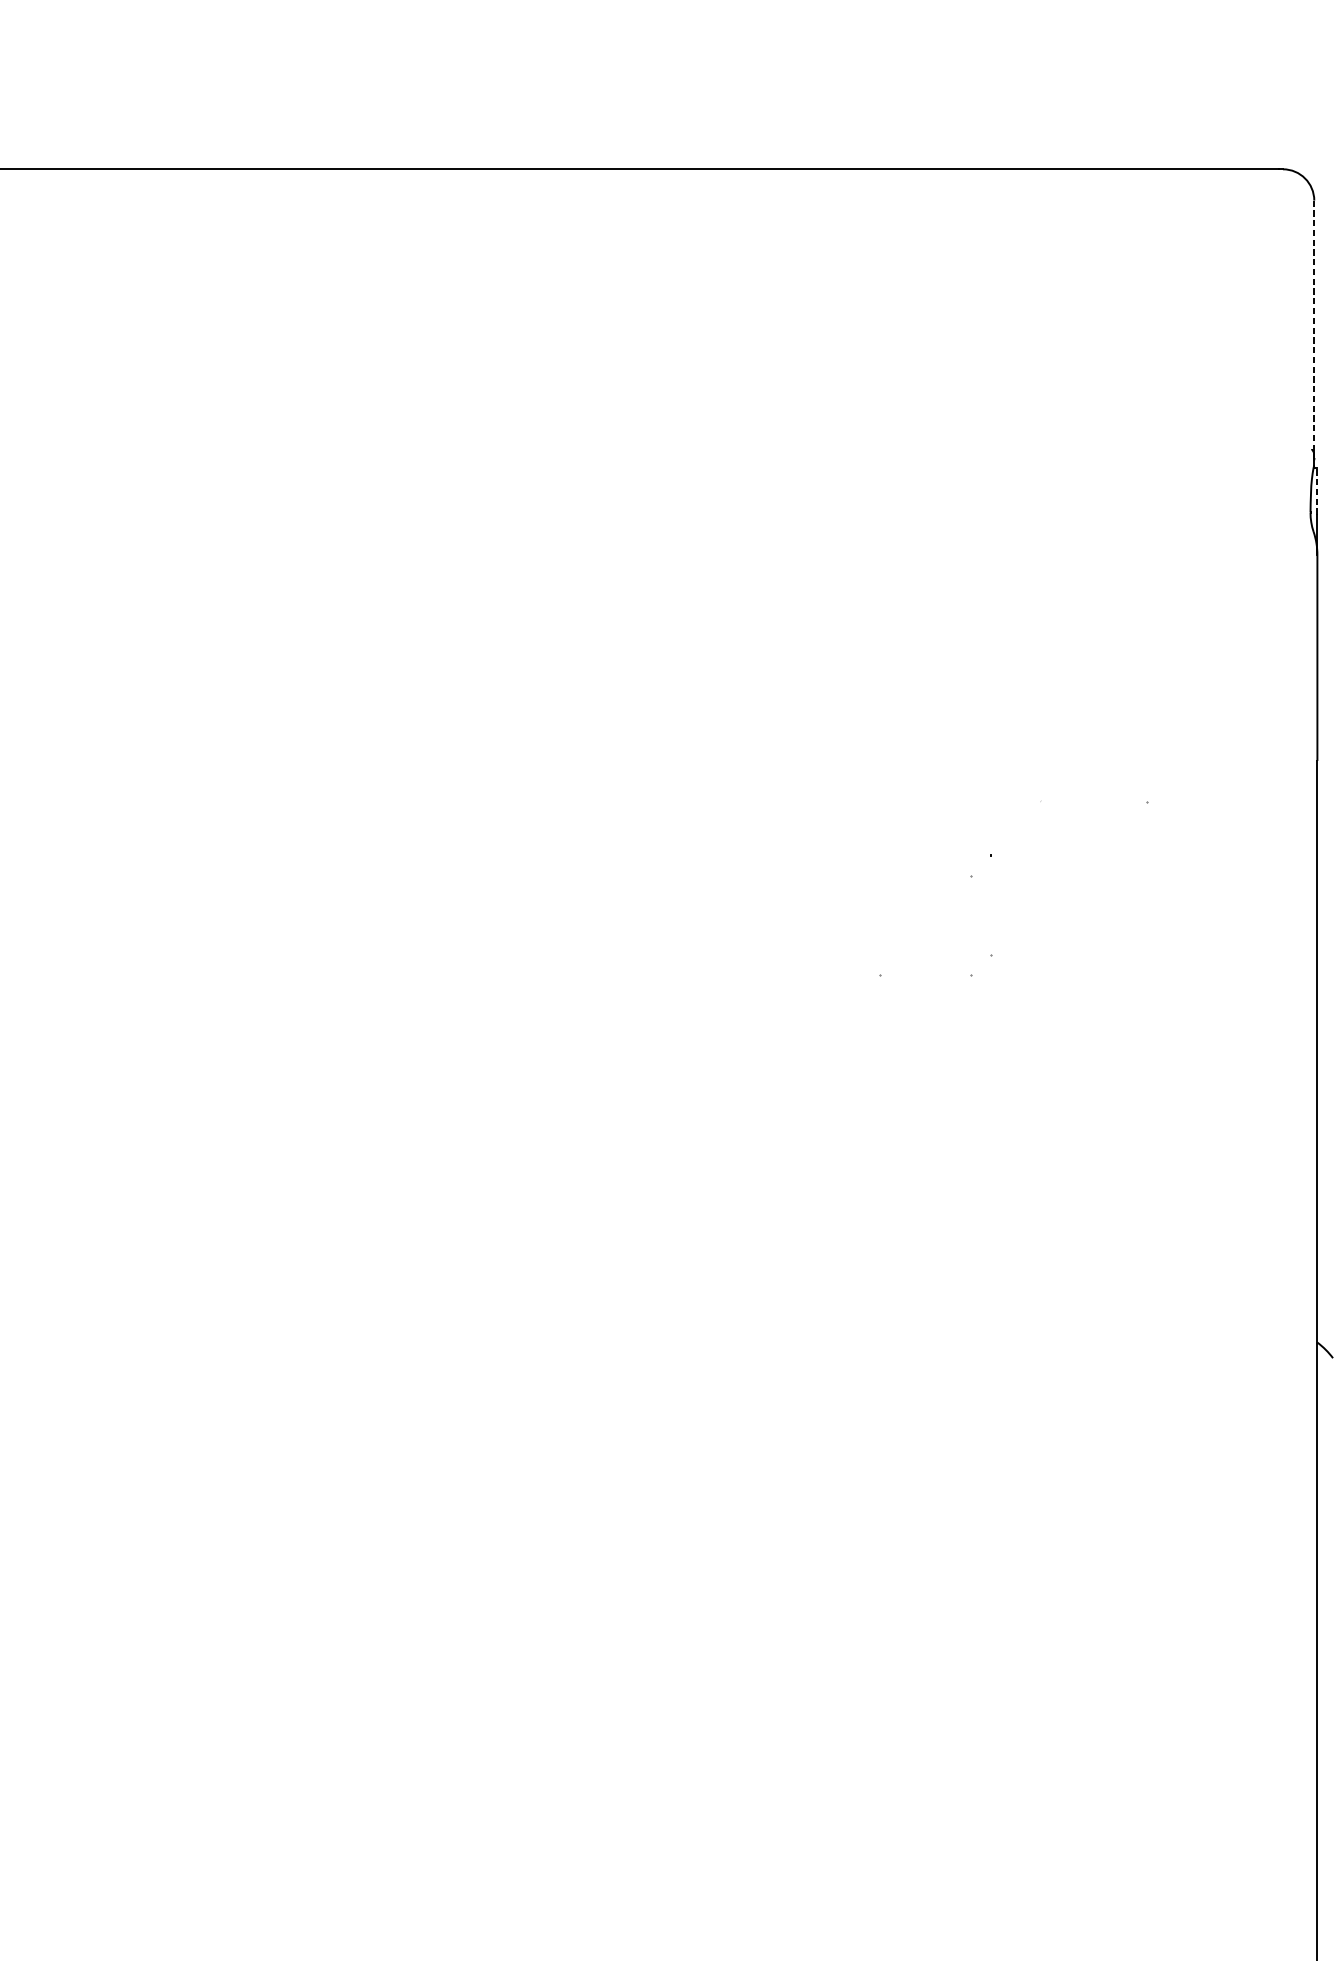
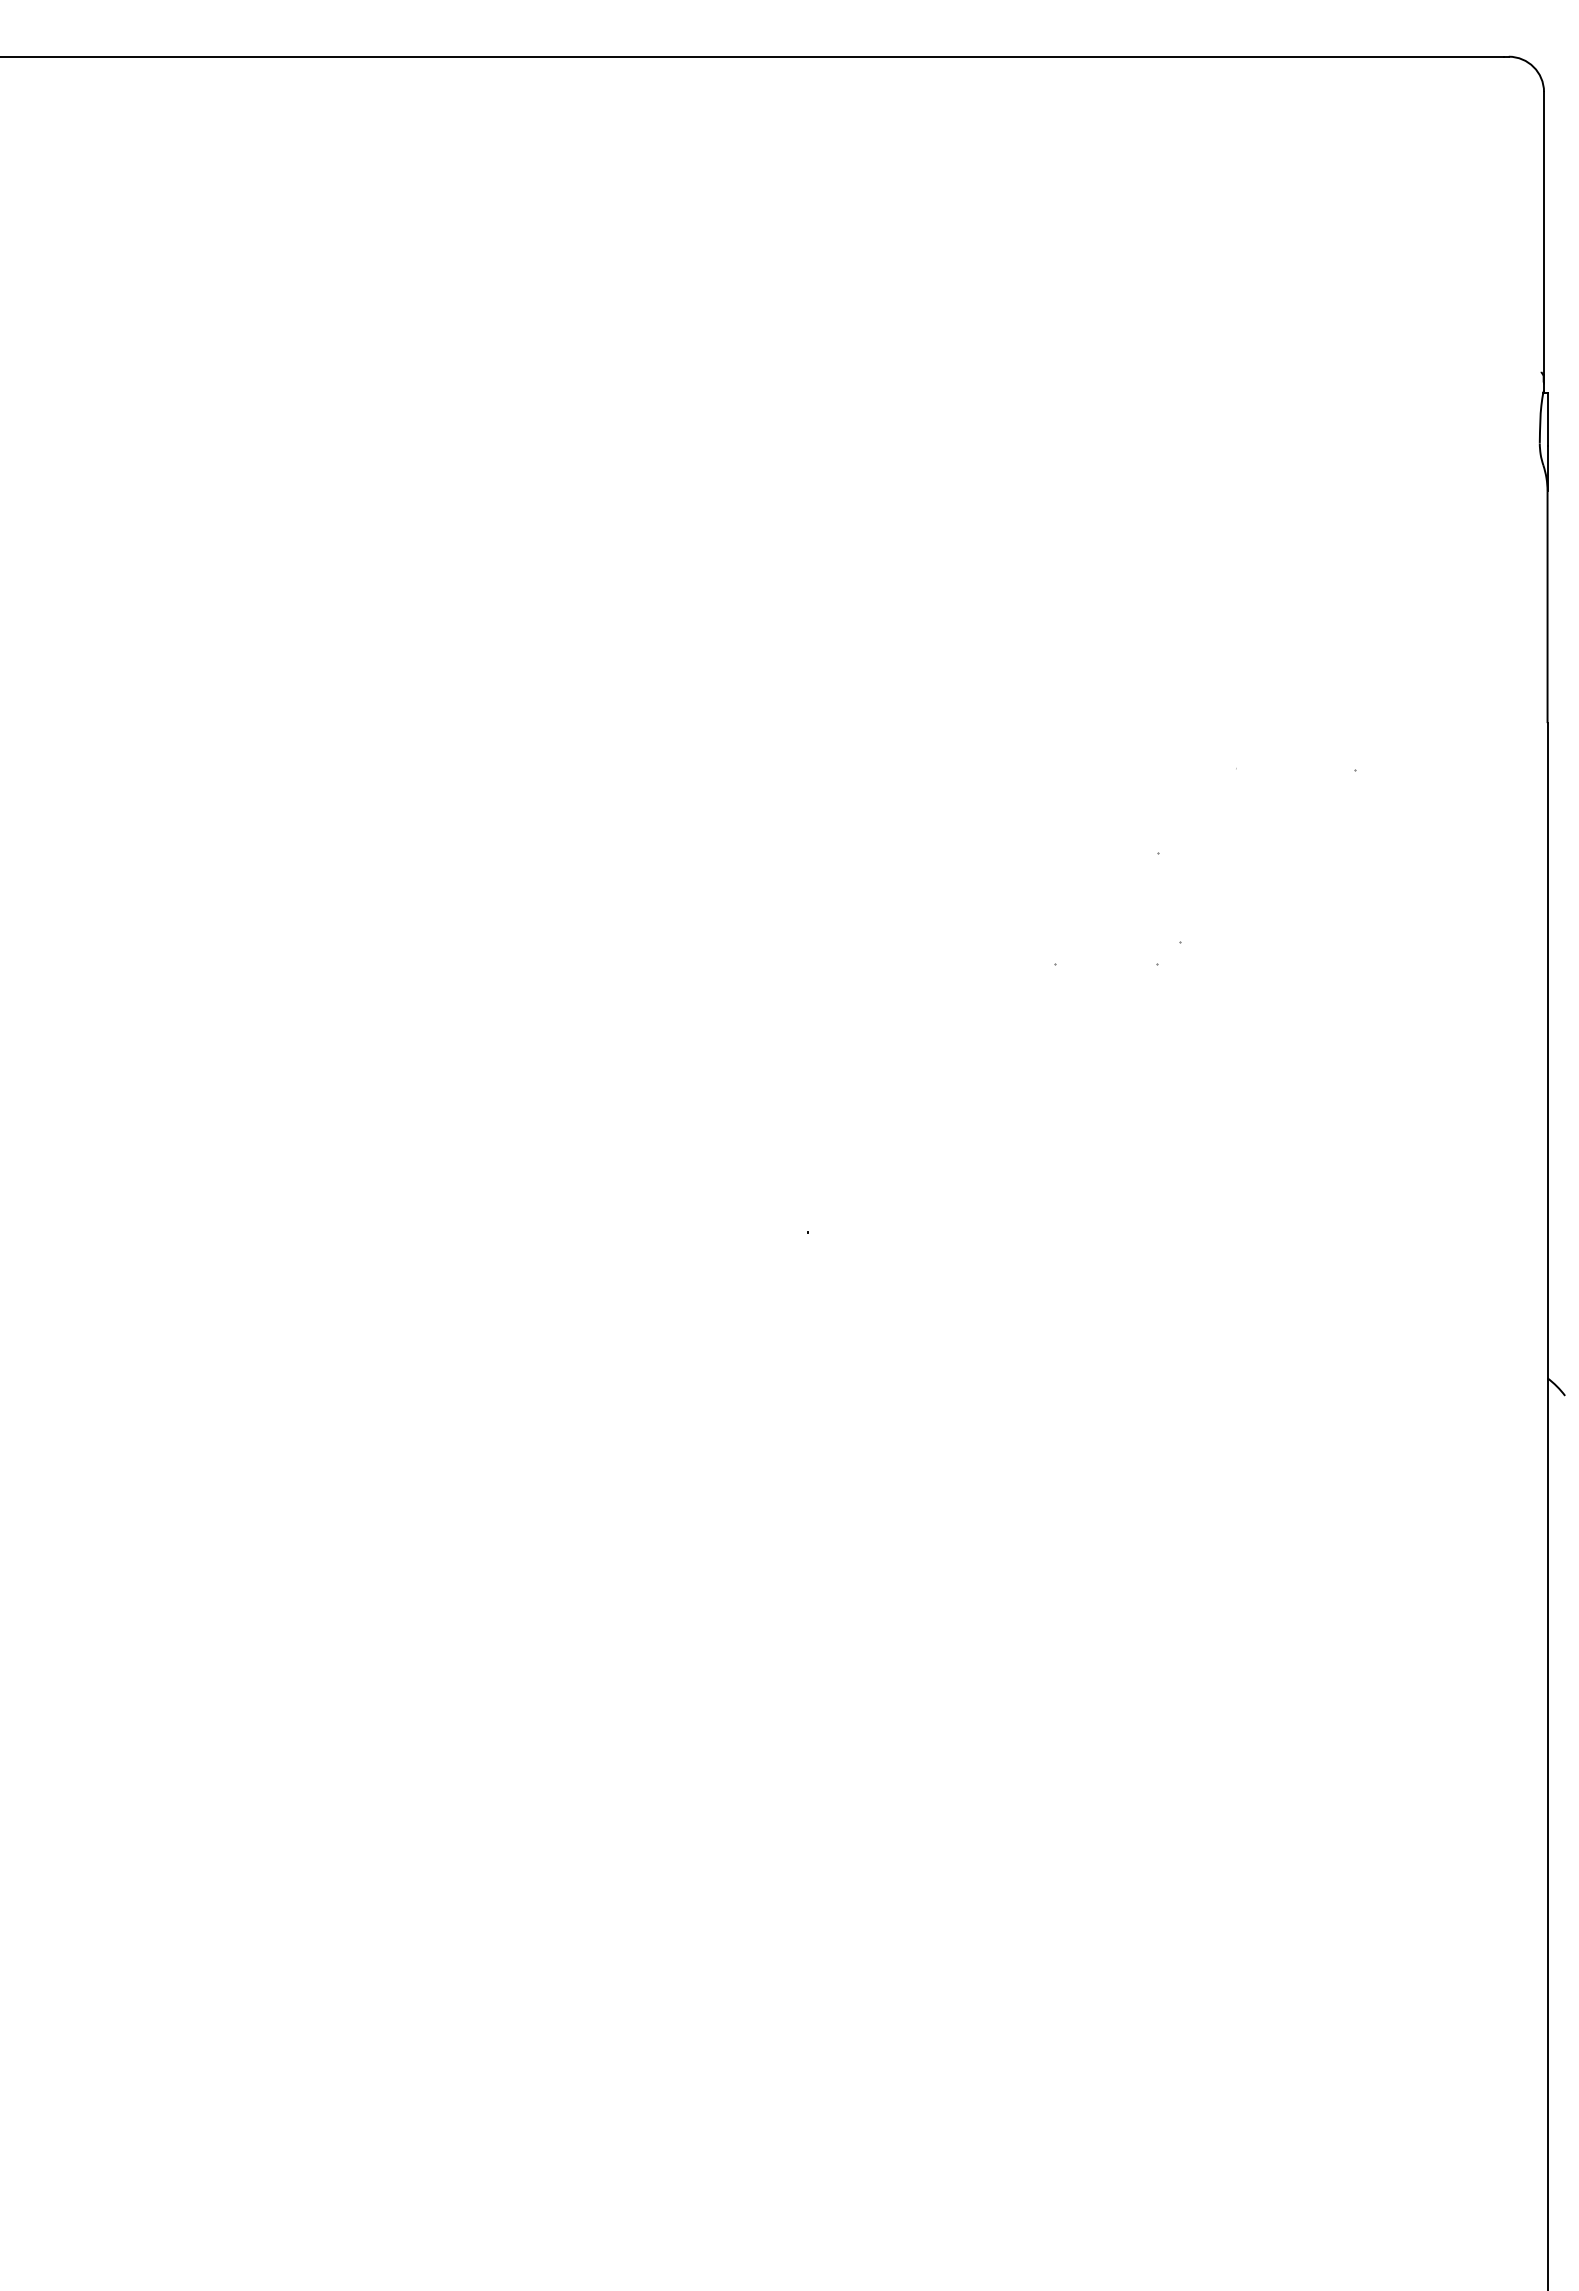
line: (1314, 326) -> (1544, 233), dashed -> solid
line: (1317, 490) -> (1547, 418), dashed -> solid

